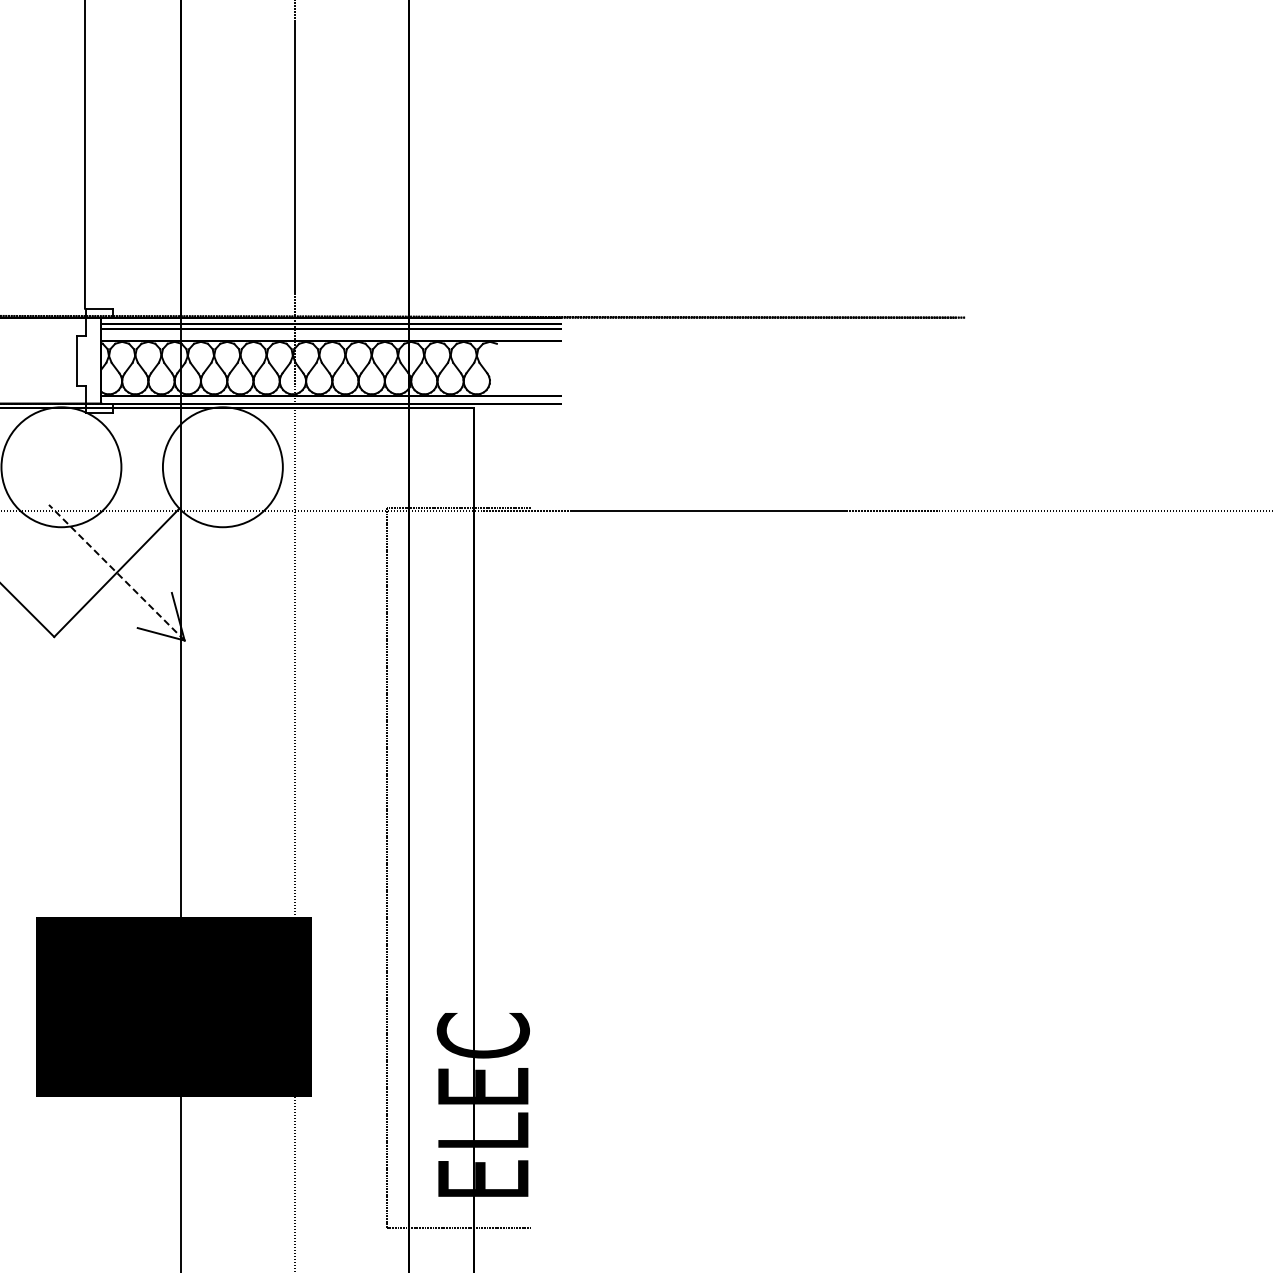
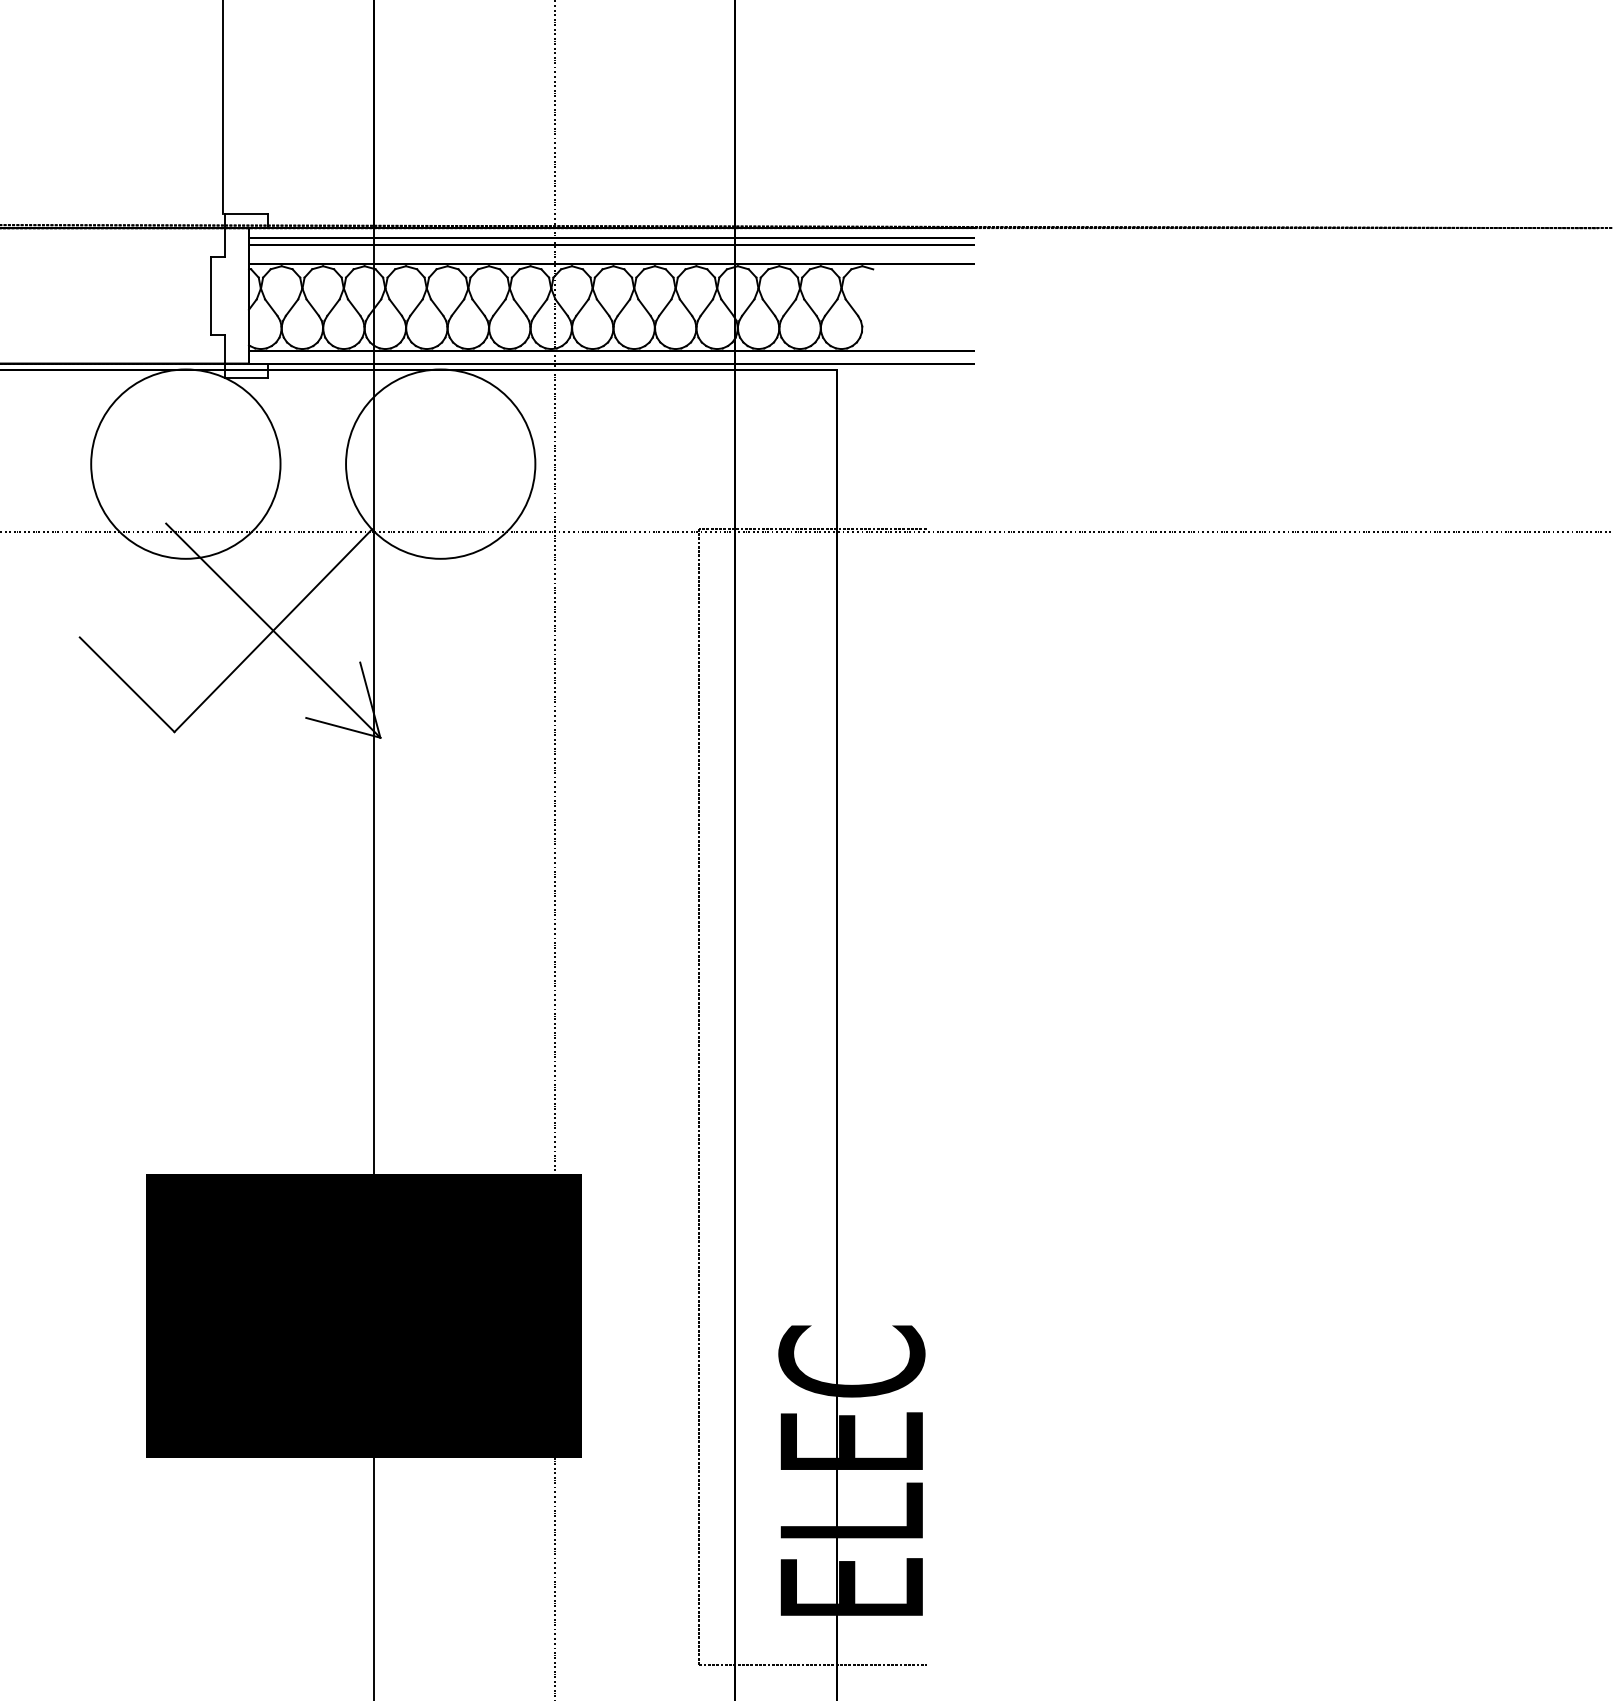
line: (116, 572) -> (272, 630), dashed -> solid

